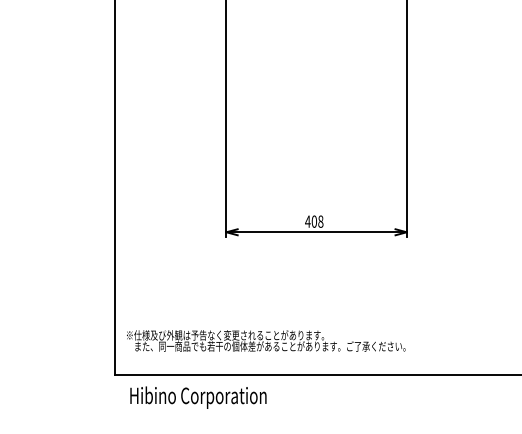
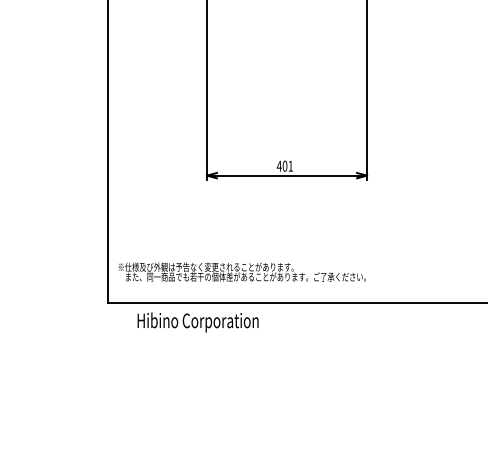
text: (320, 220) -> (290, 165), 408 -> 401
text: (197, 397) -> (197, 322), moved

